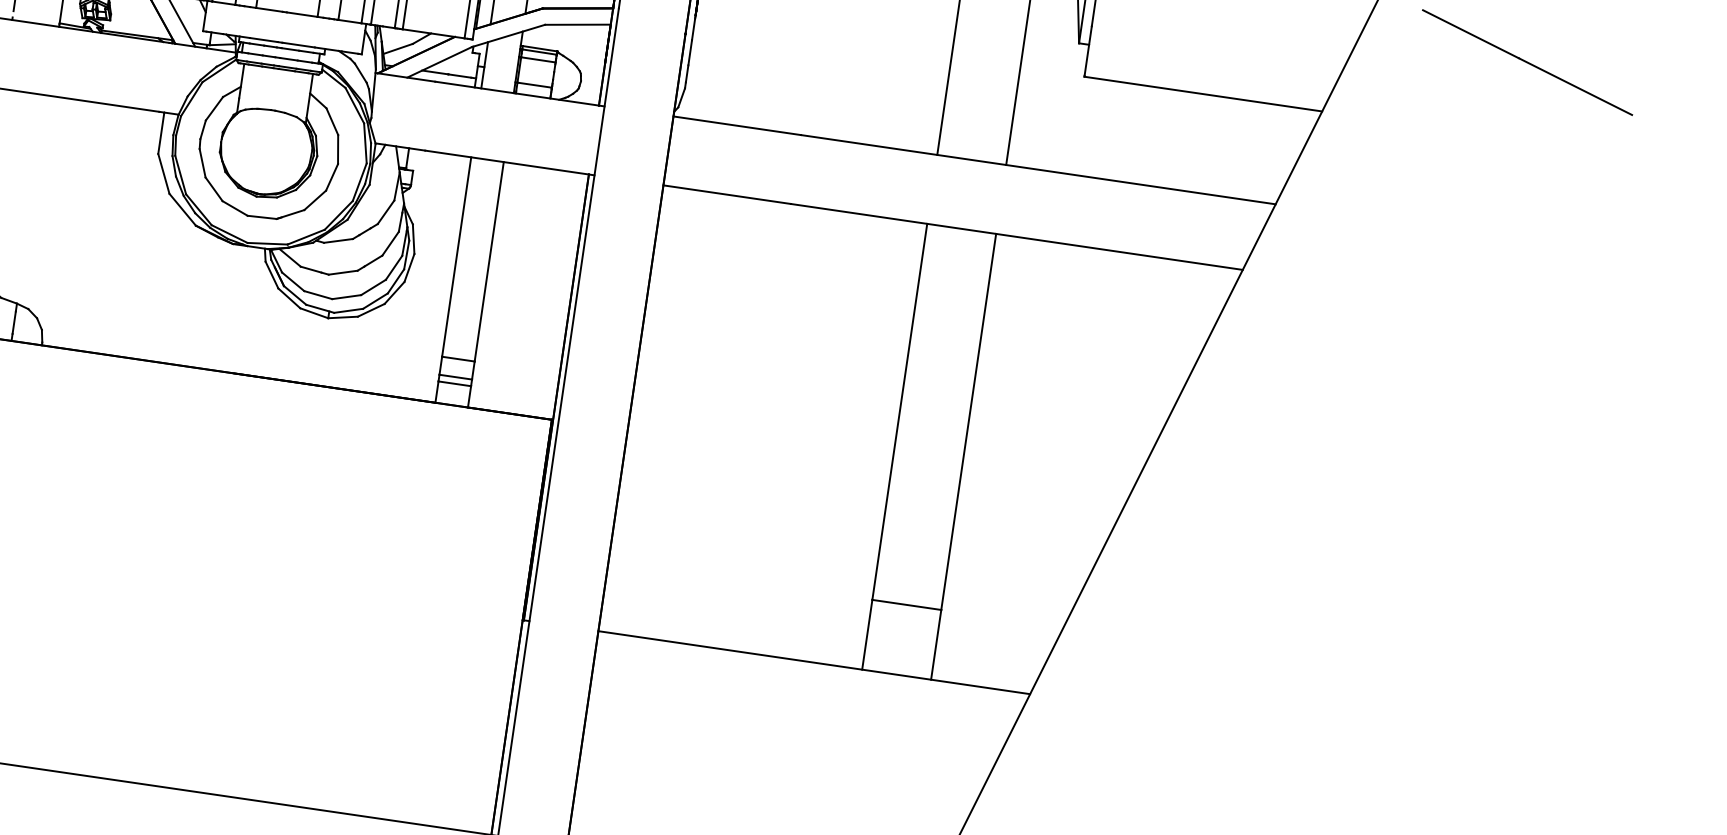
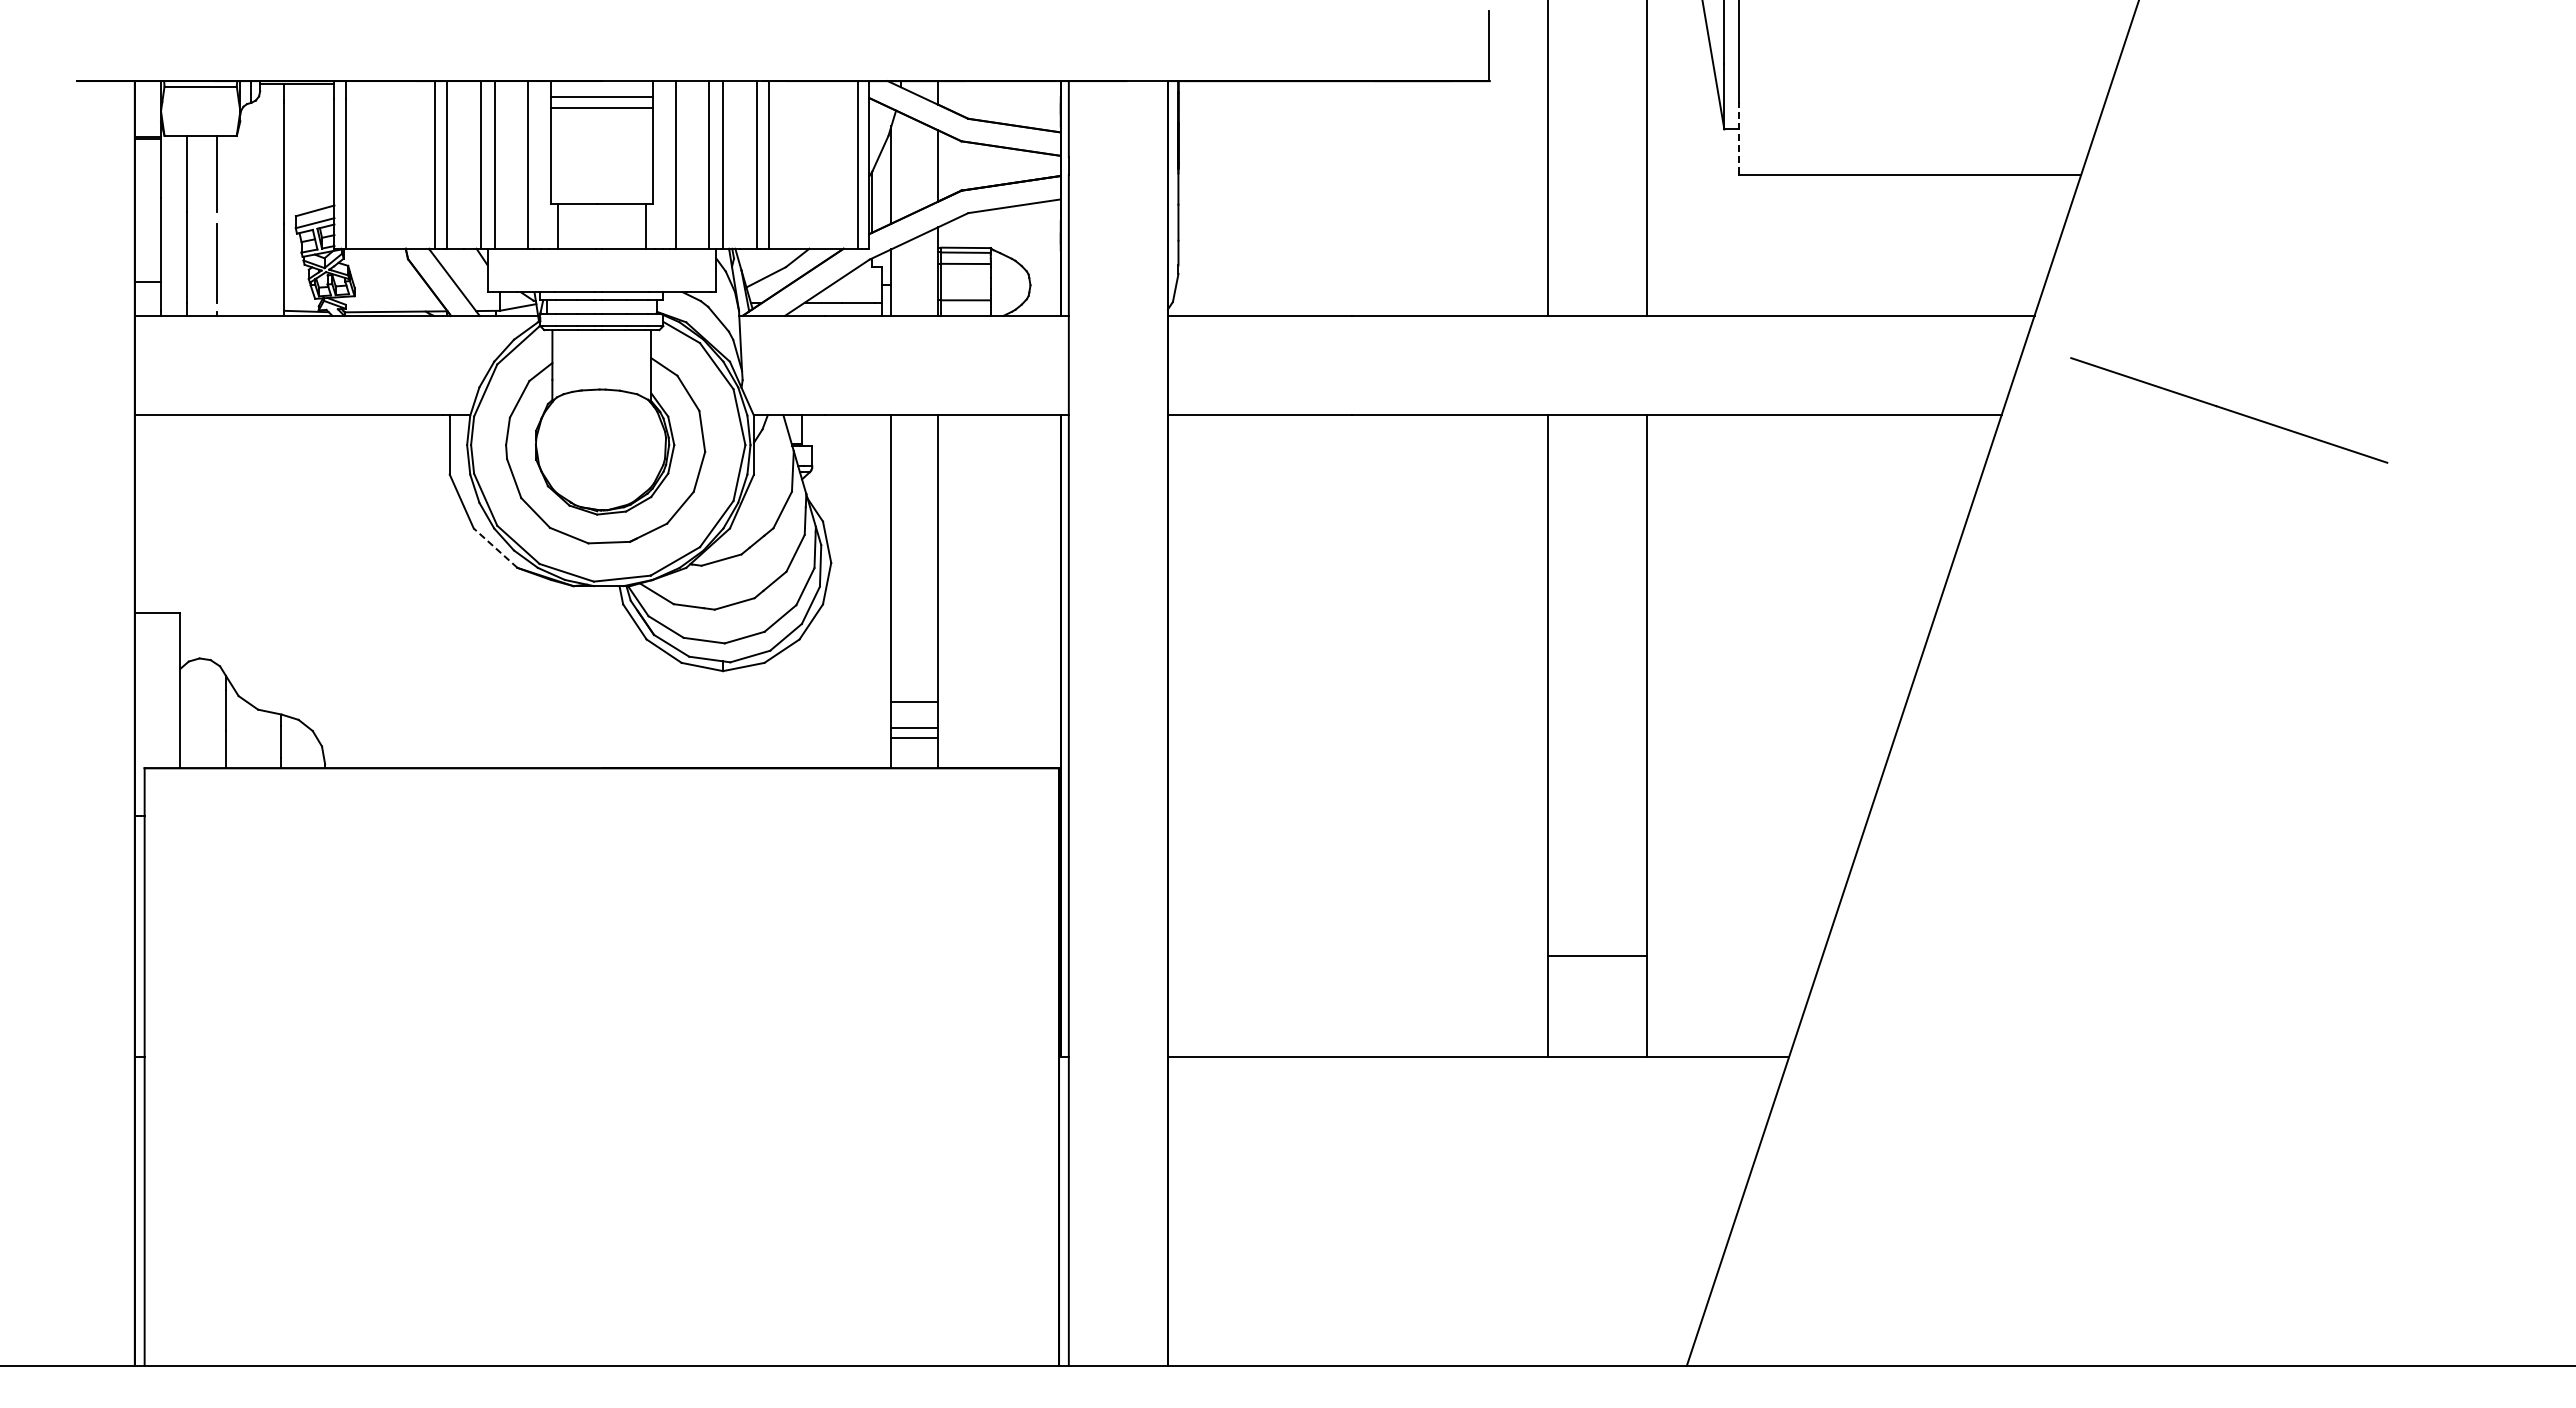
line: (1087, 51) -> (1738, 138), solid -> dashed
line: (1527, 62) -> (2229, 410), moved
line: (182, 209) -> (495, 547), solid -> dashed

